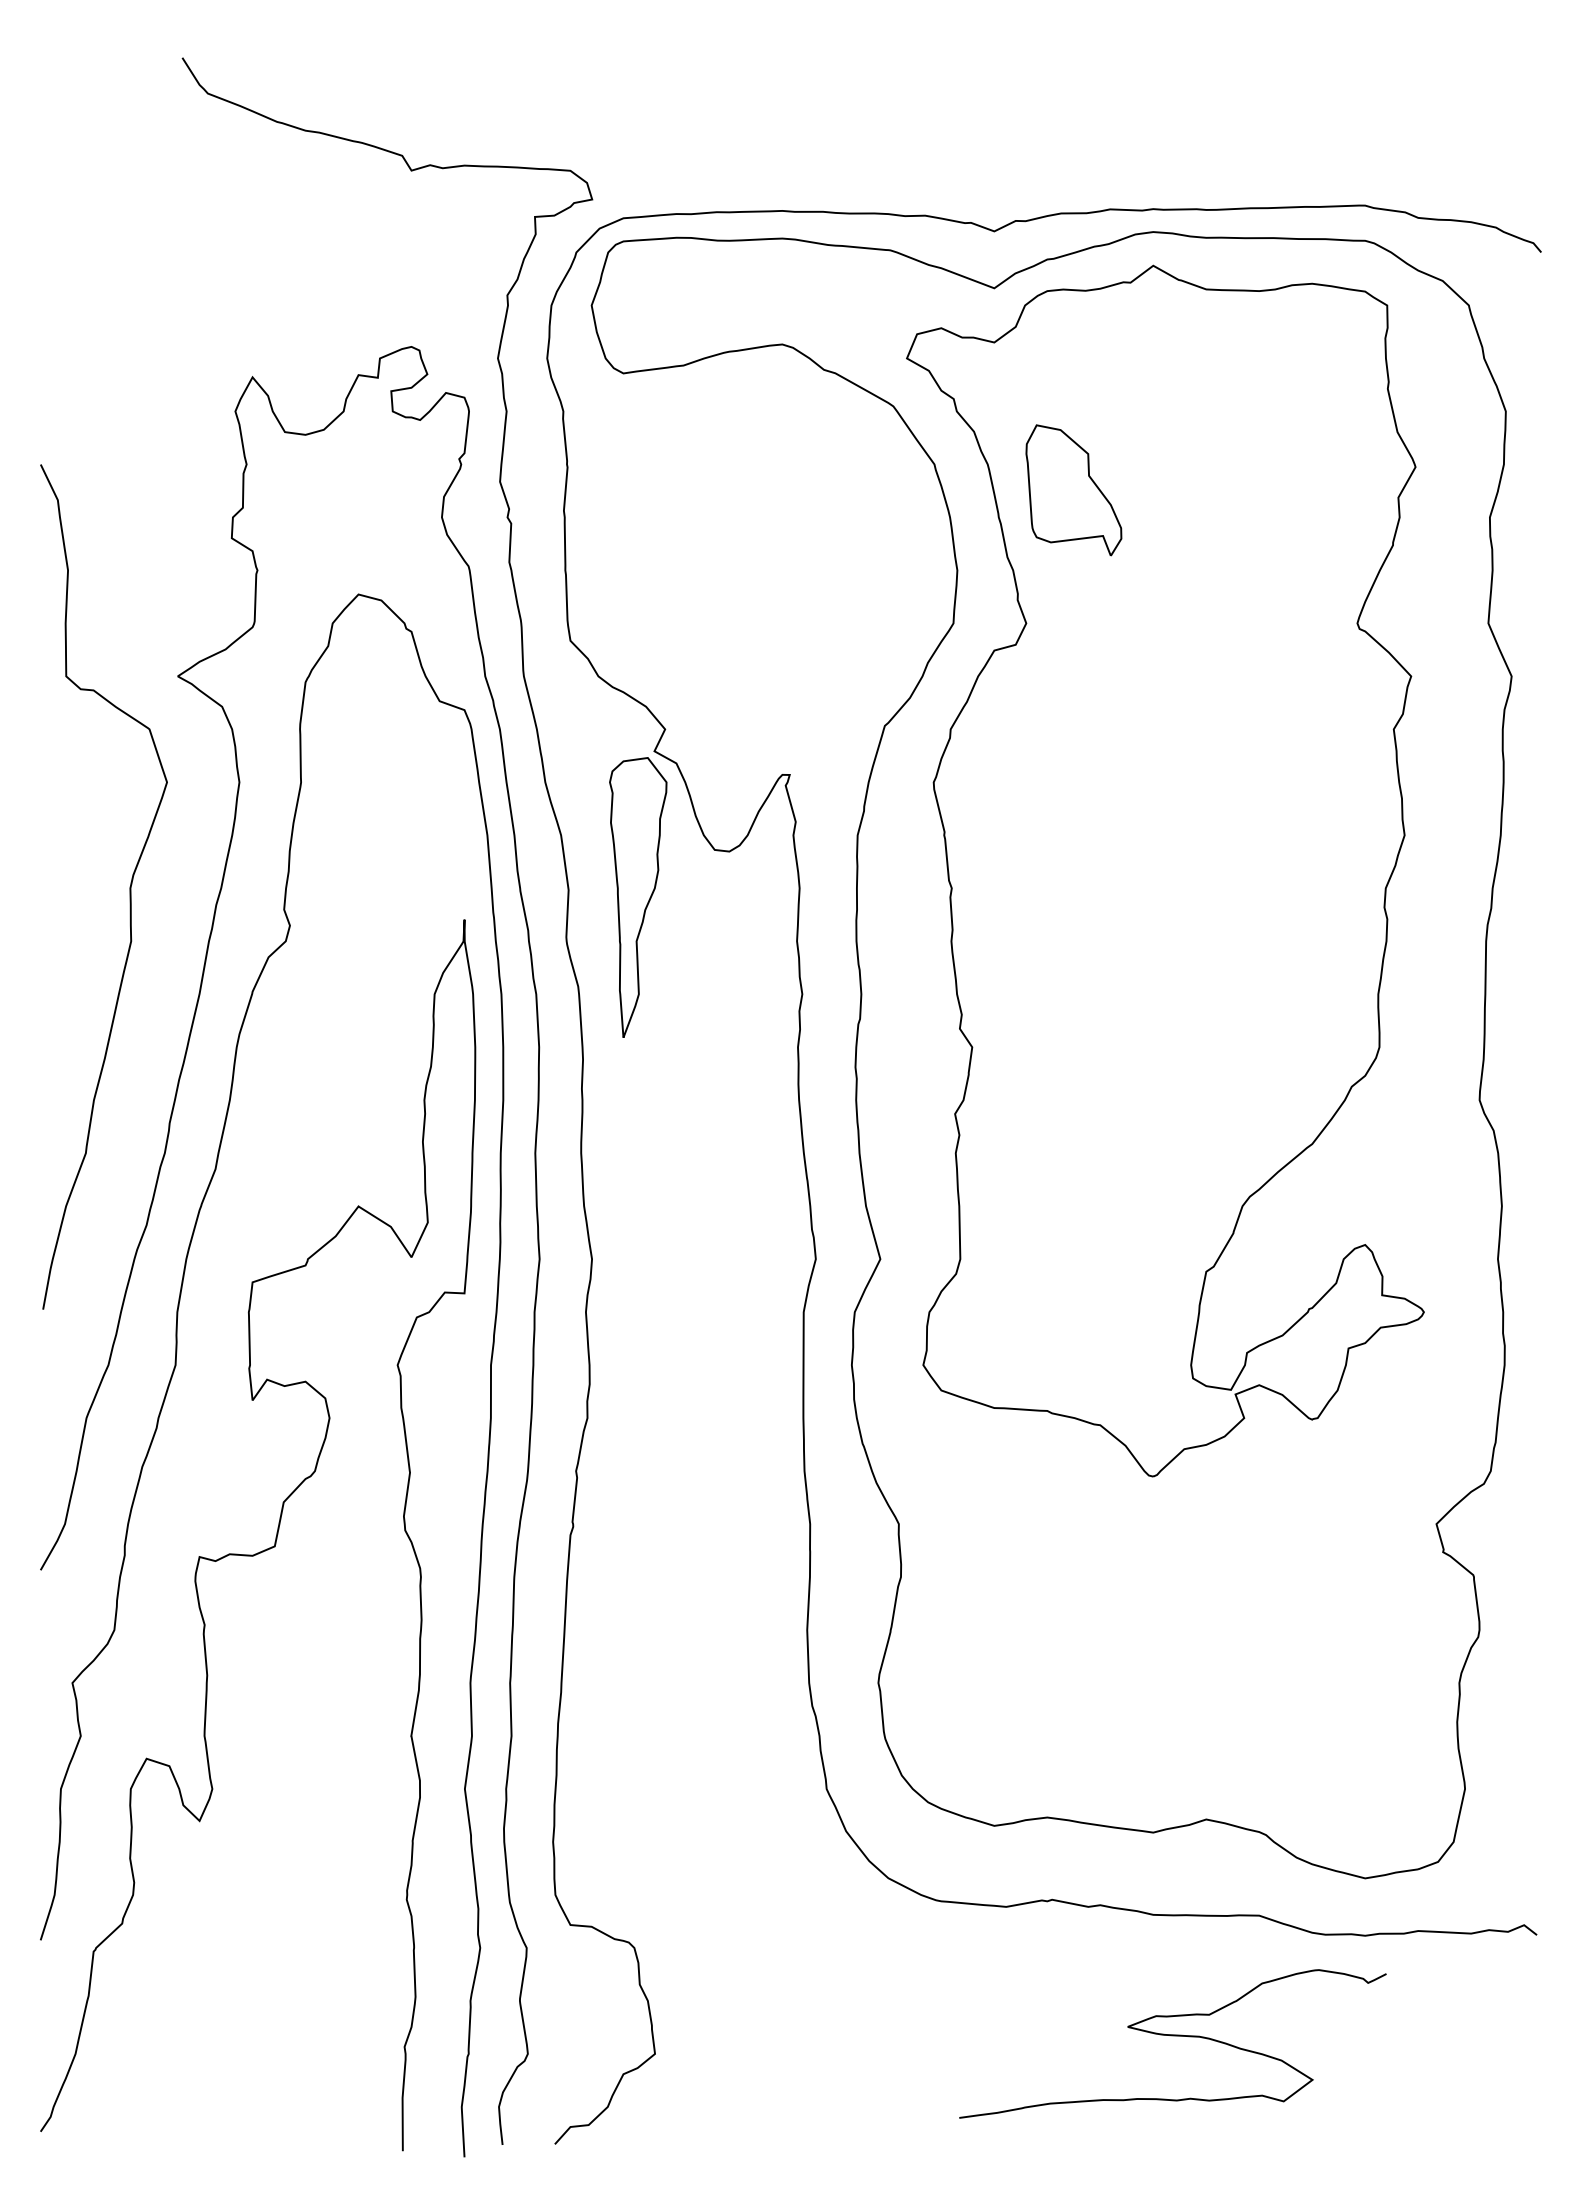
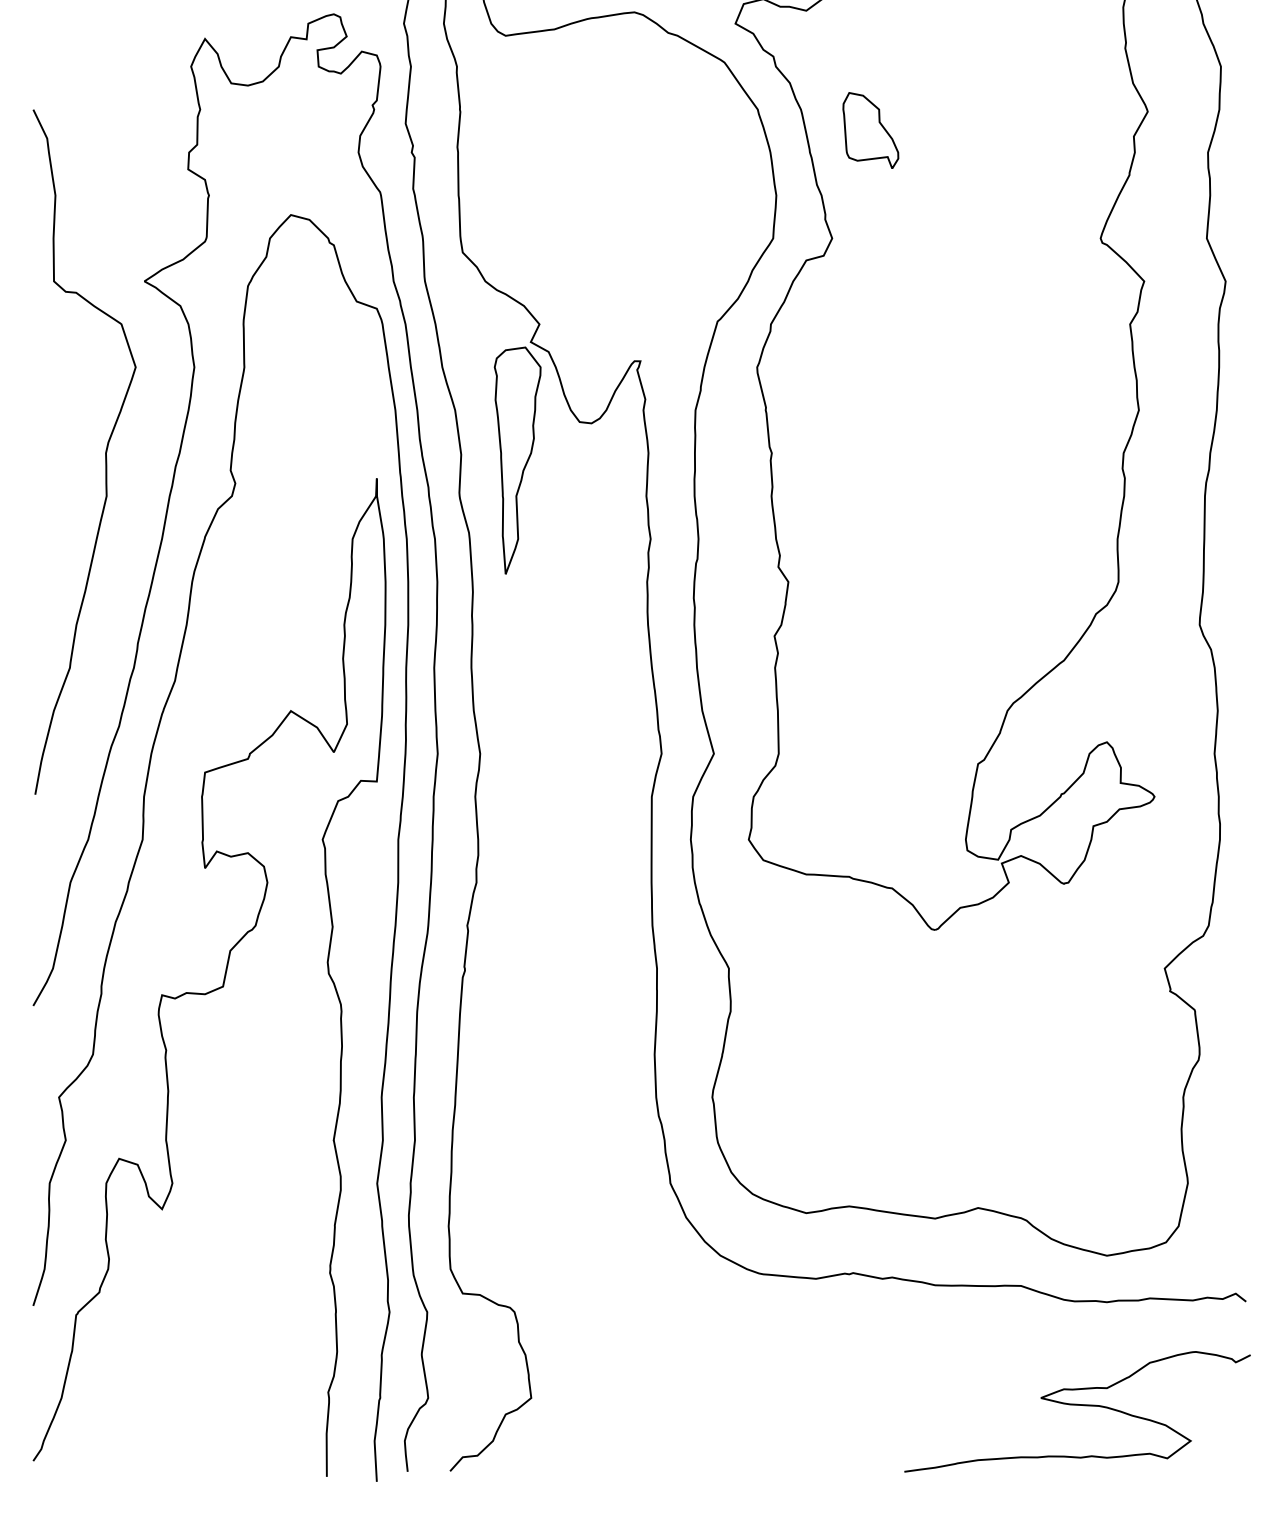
part: (1073, 490) -> (870, 130), size x0.71
curve: (1172, 2036) -> (1077, 1405), moved

